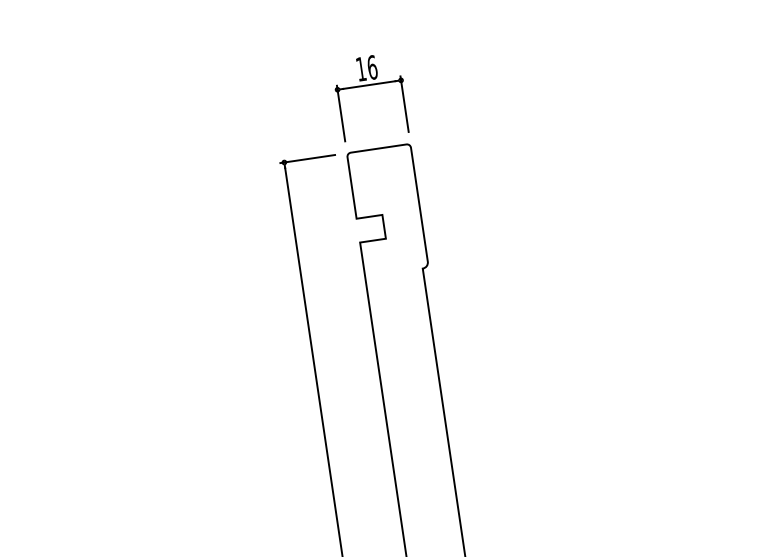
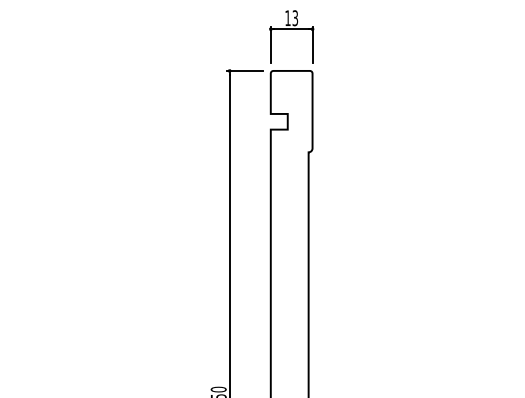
text: (372, 67) -> (295, 18), 16 -> 13

